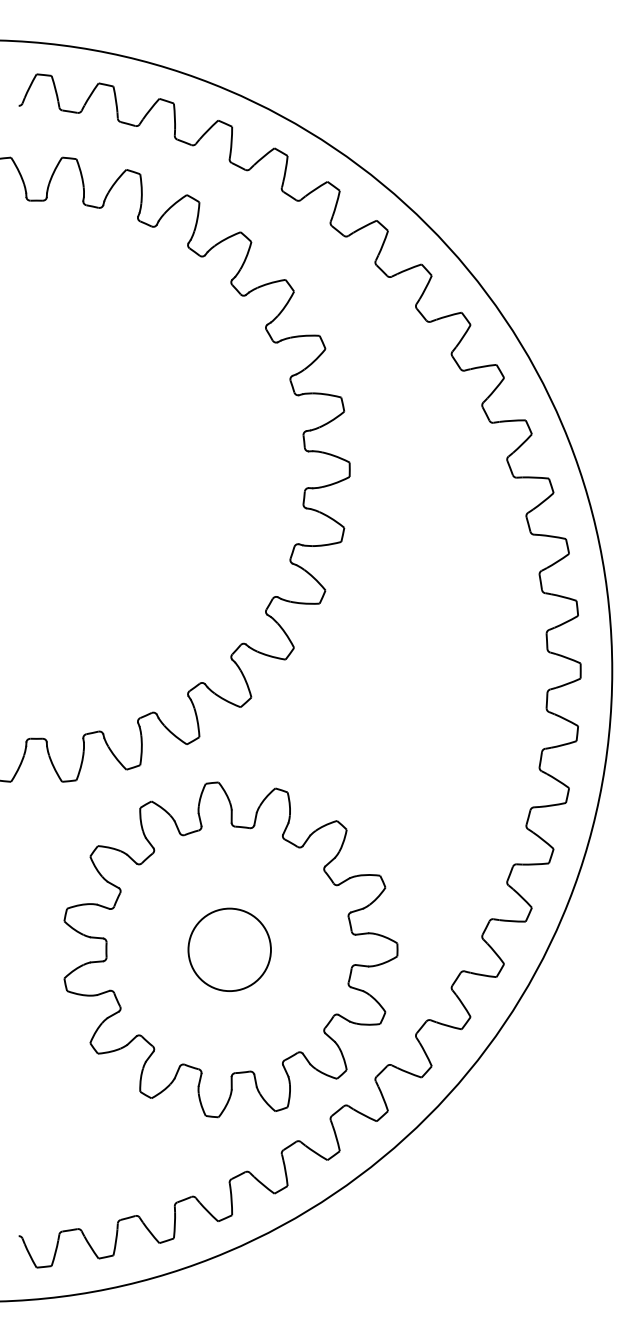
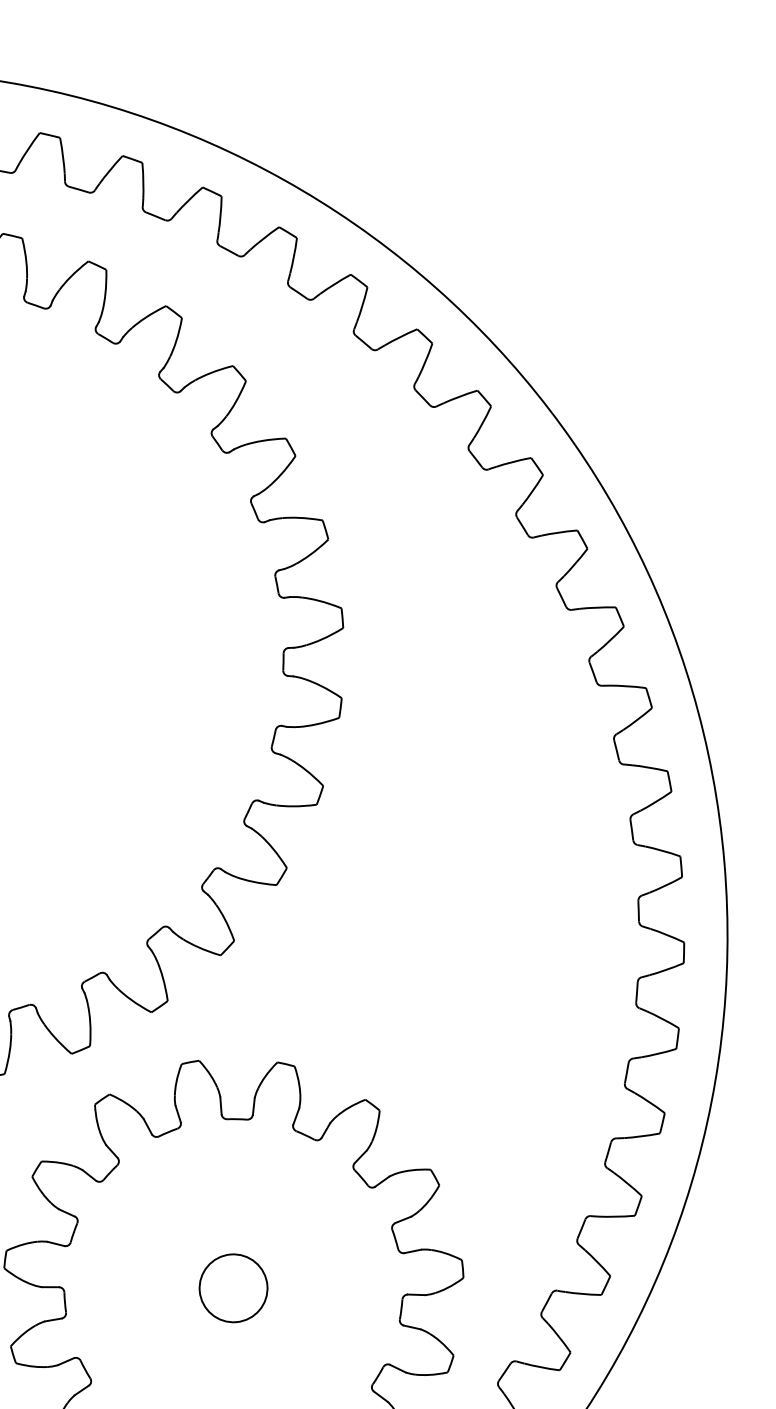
circle: (229, 949) -> (233, 1287), size x0.6

